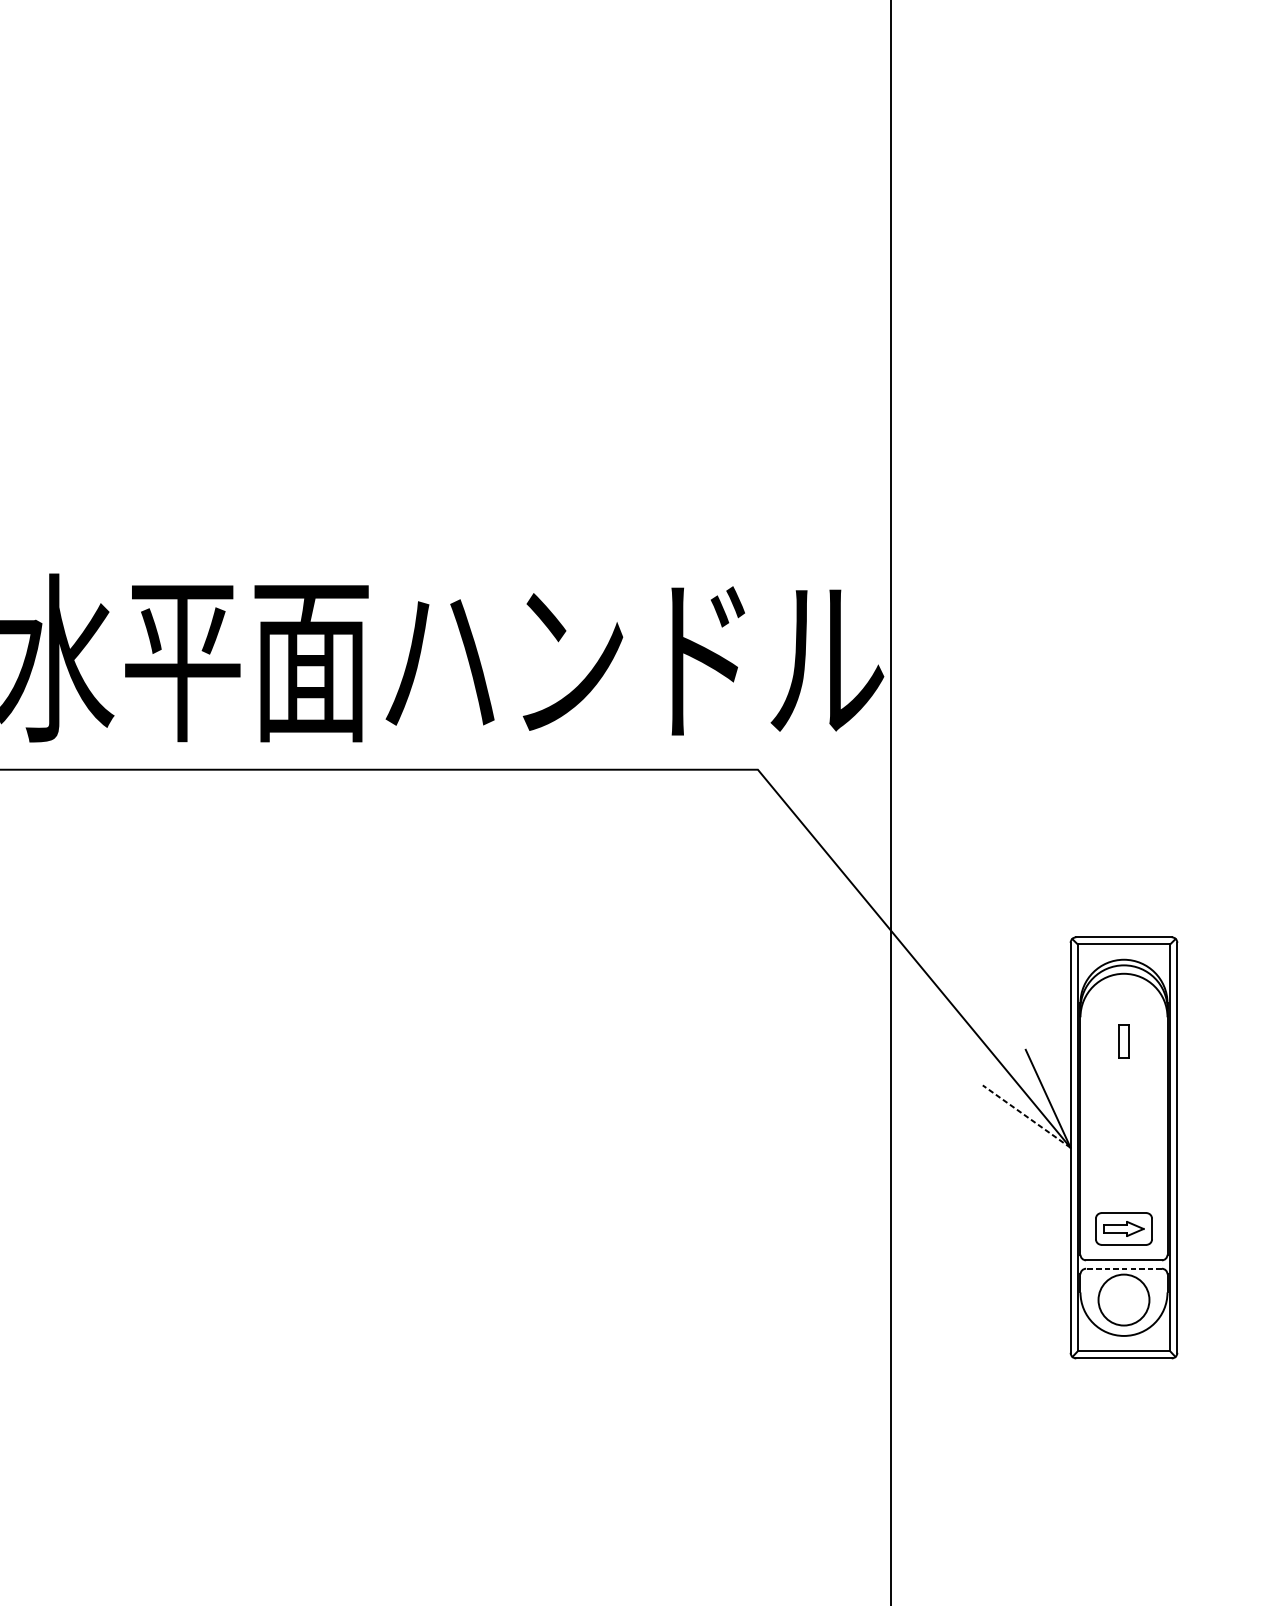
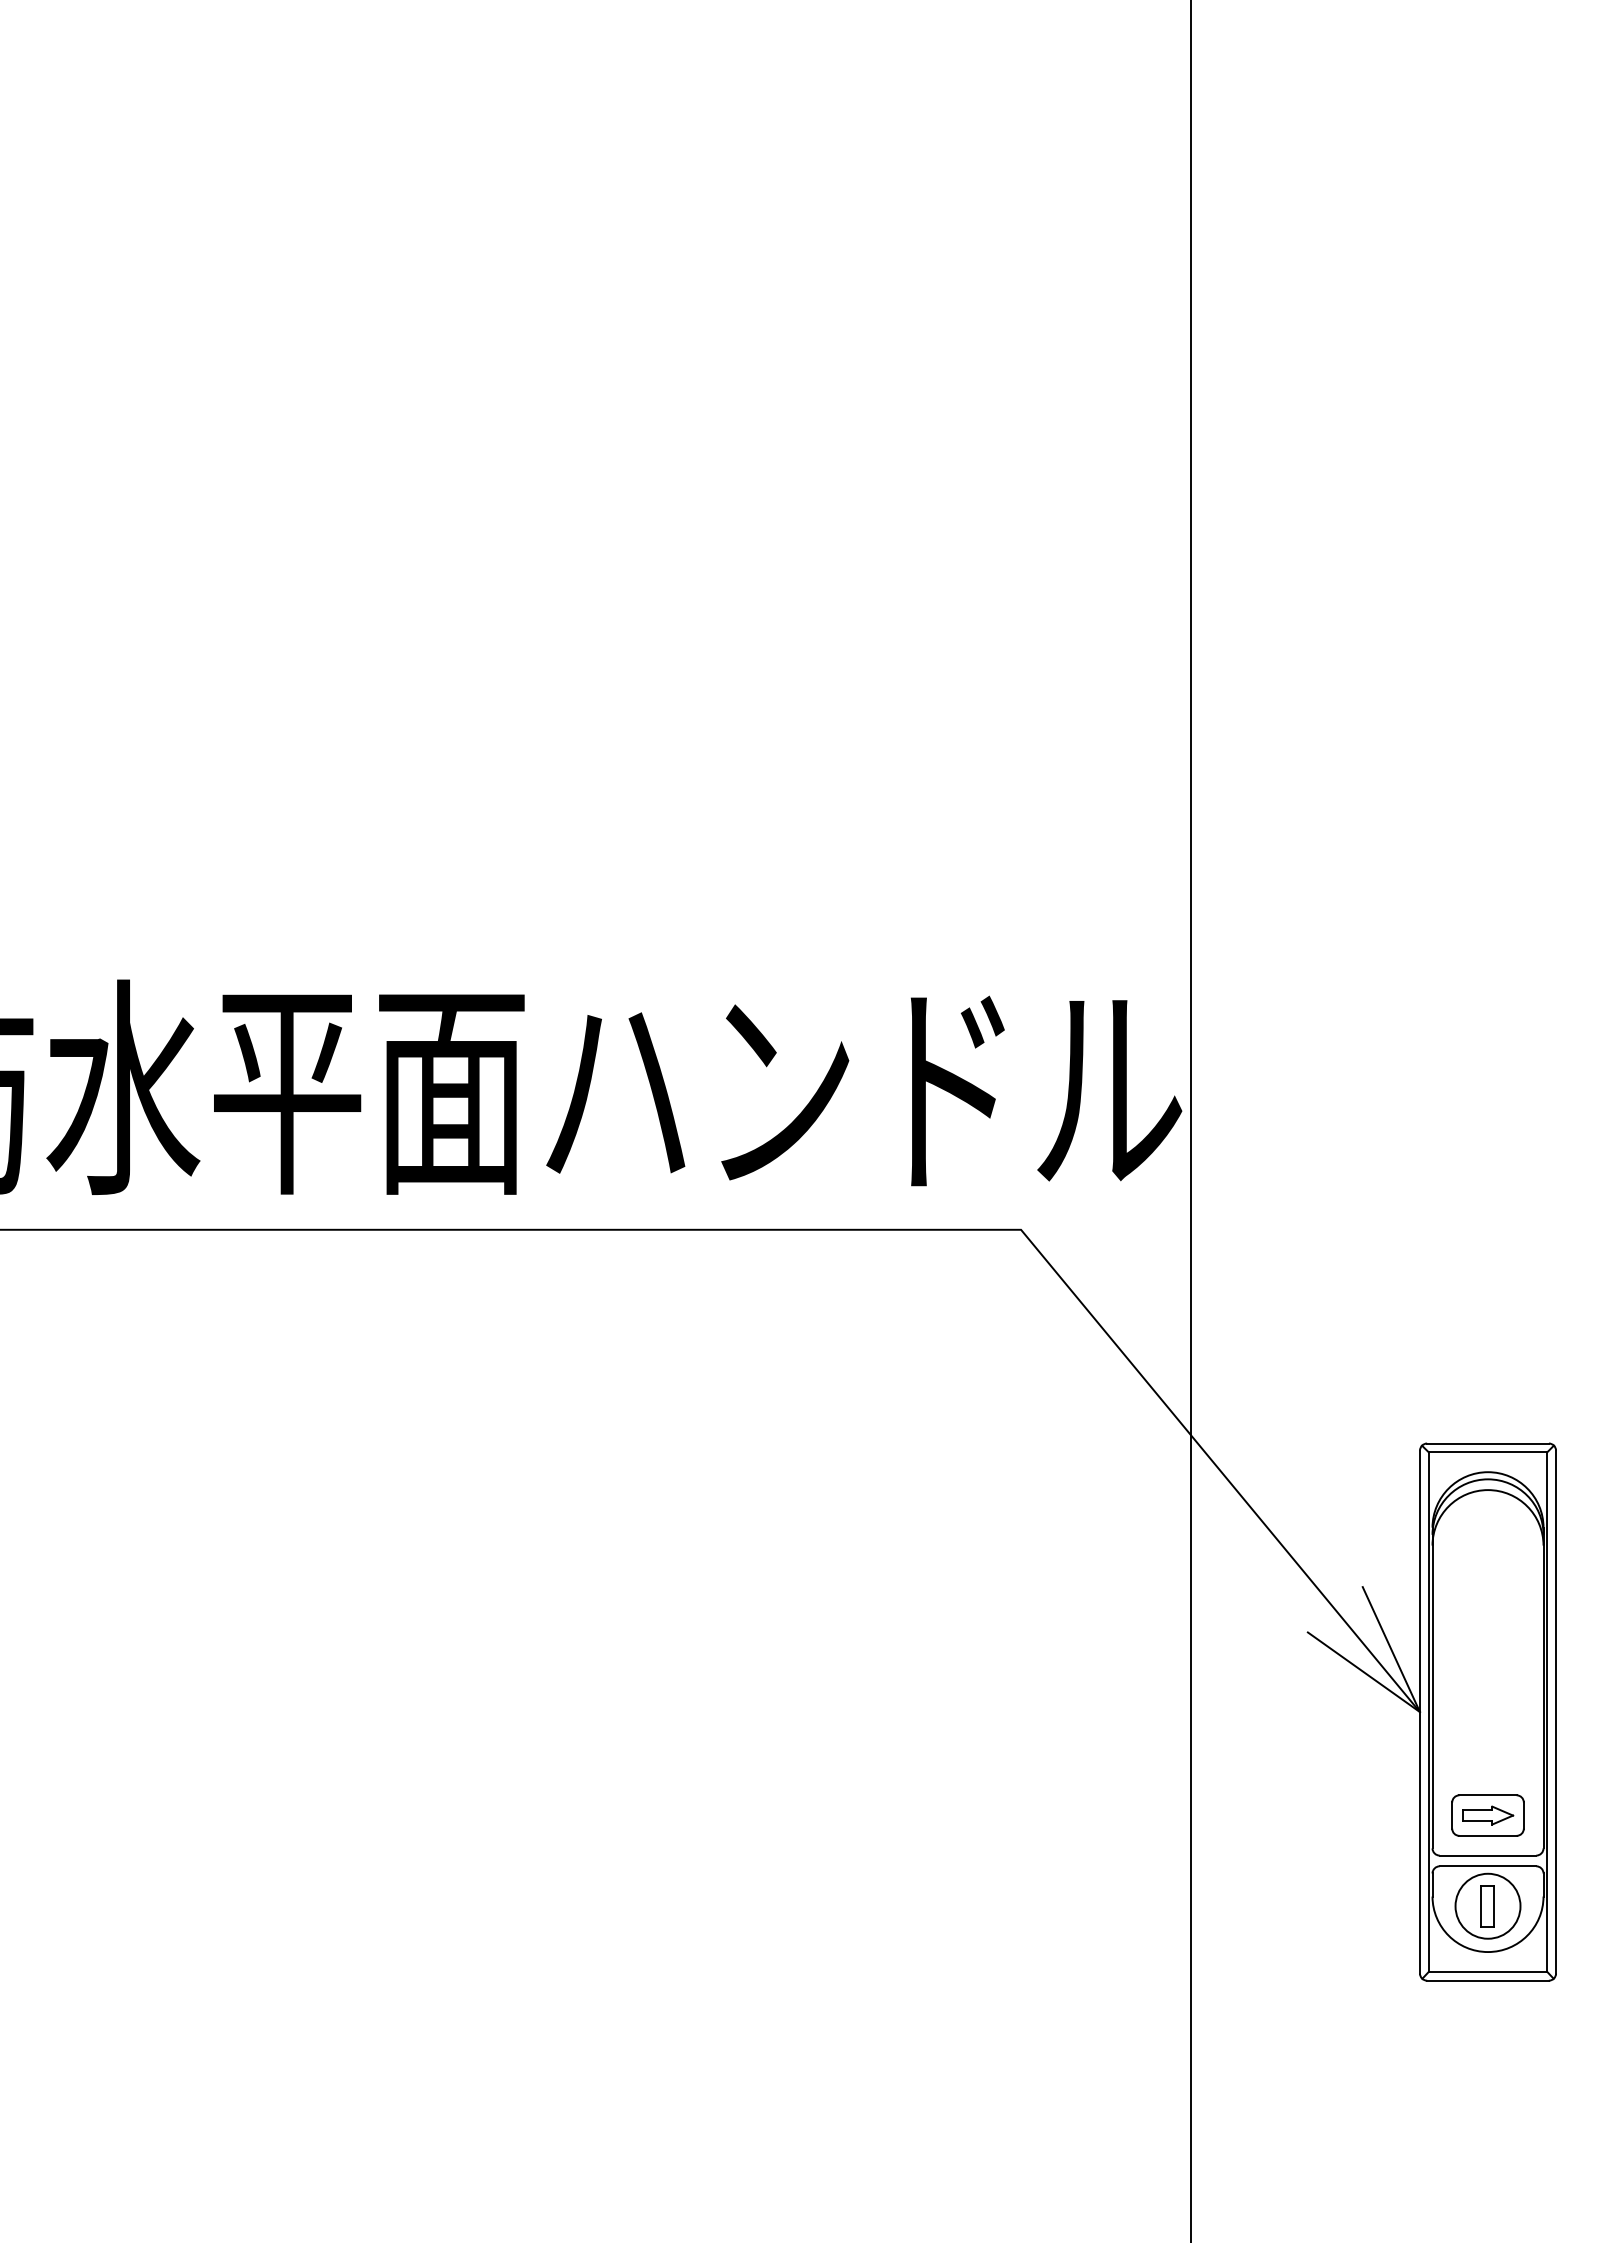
part: (1123, 1041) -> (1487, 1906), moved
line: (1026, 1116) -> (1363, 1672), dashed -> solid
line: (1123, 1268) -> (1487, 1866), dashed -> solid

